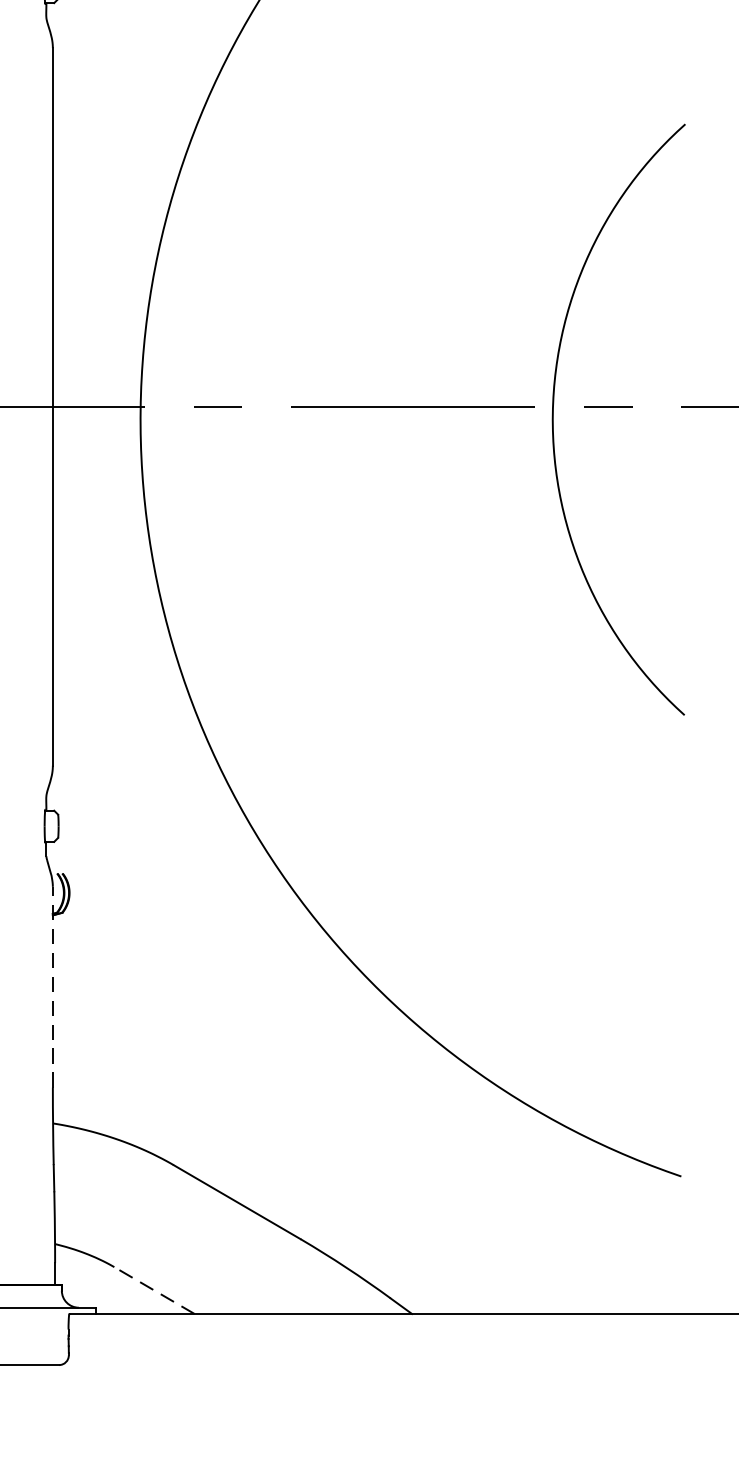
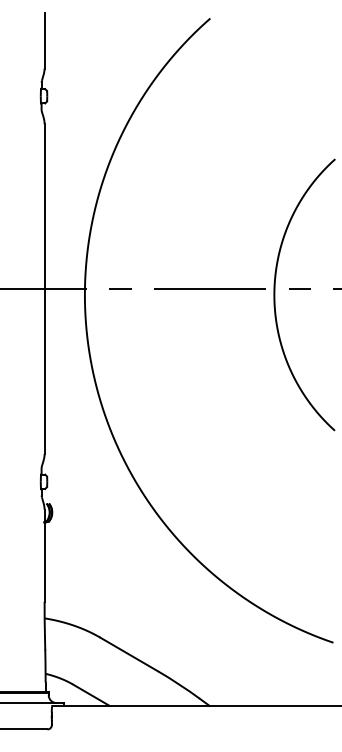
line: (52, 986) -> (44, 555), dashed -> solid
line: (152, 1289) -> (90, 694), dashed -> solid

